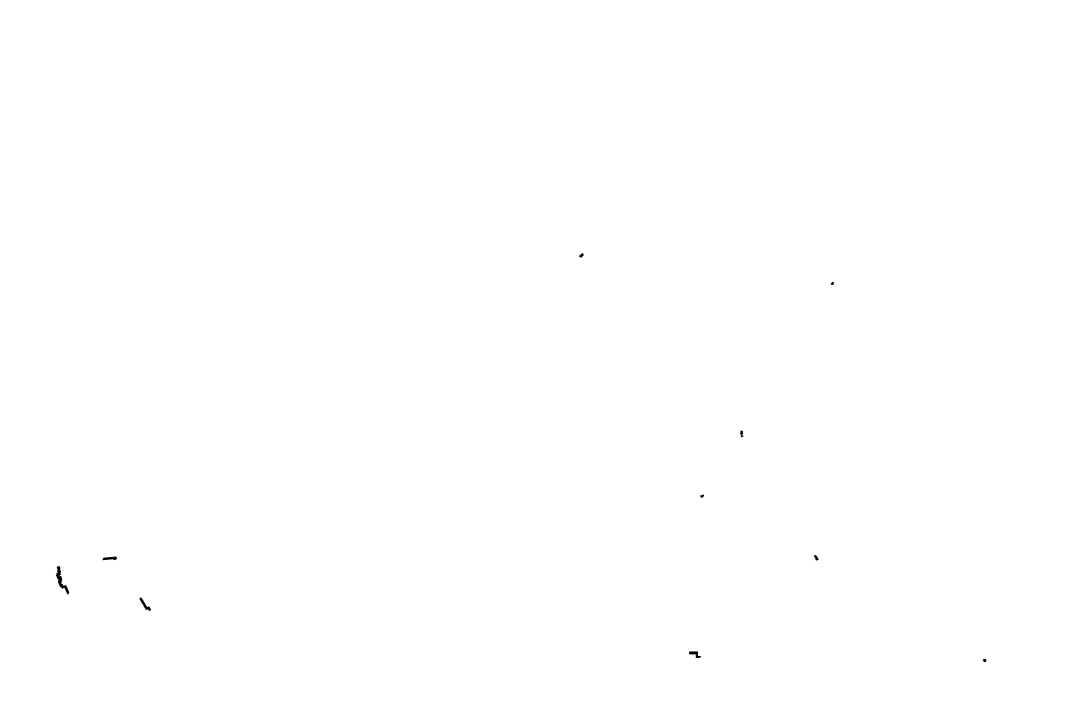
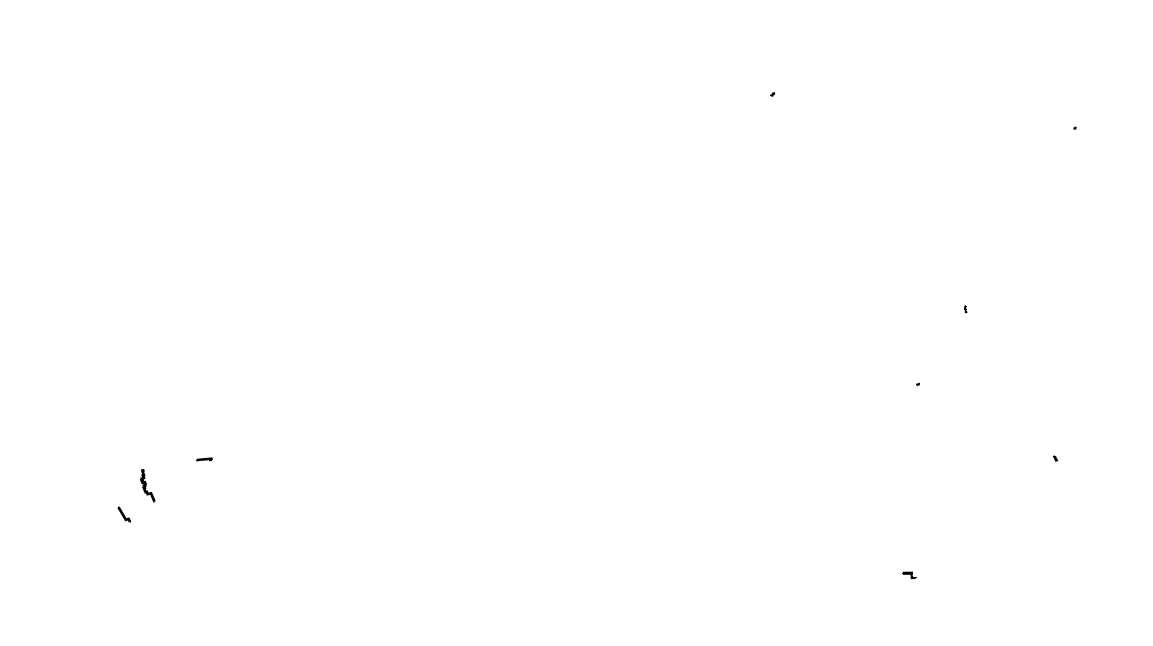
part: (144, 603) -> (123, 513), moved

